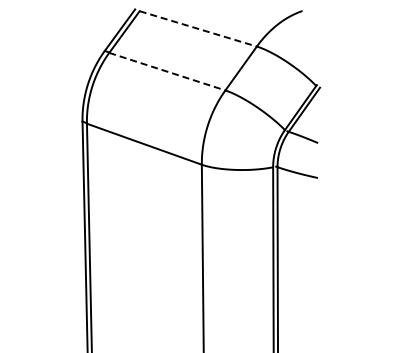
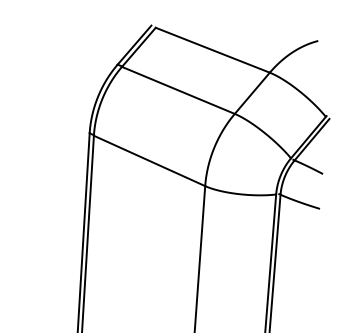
line: (198, 29) -> (212, 50), dashed -> solid
line: (167, 71) -> (178, 90), dashed -> solid

